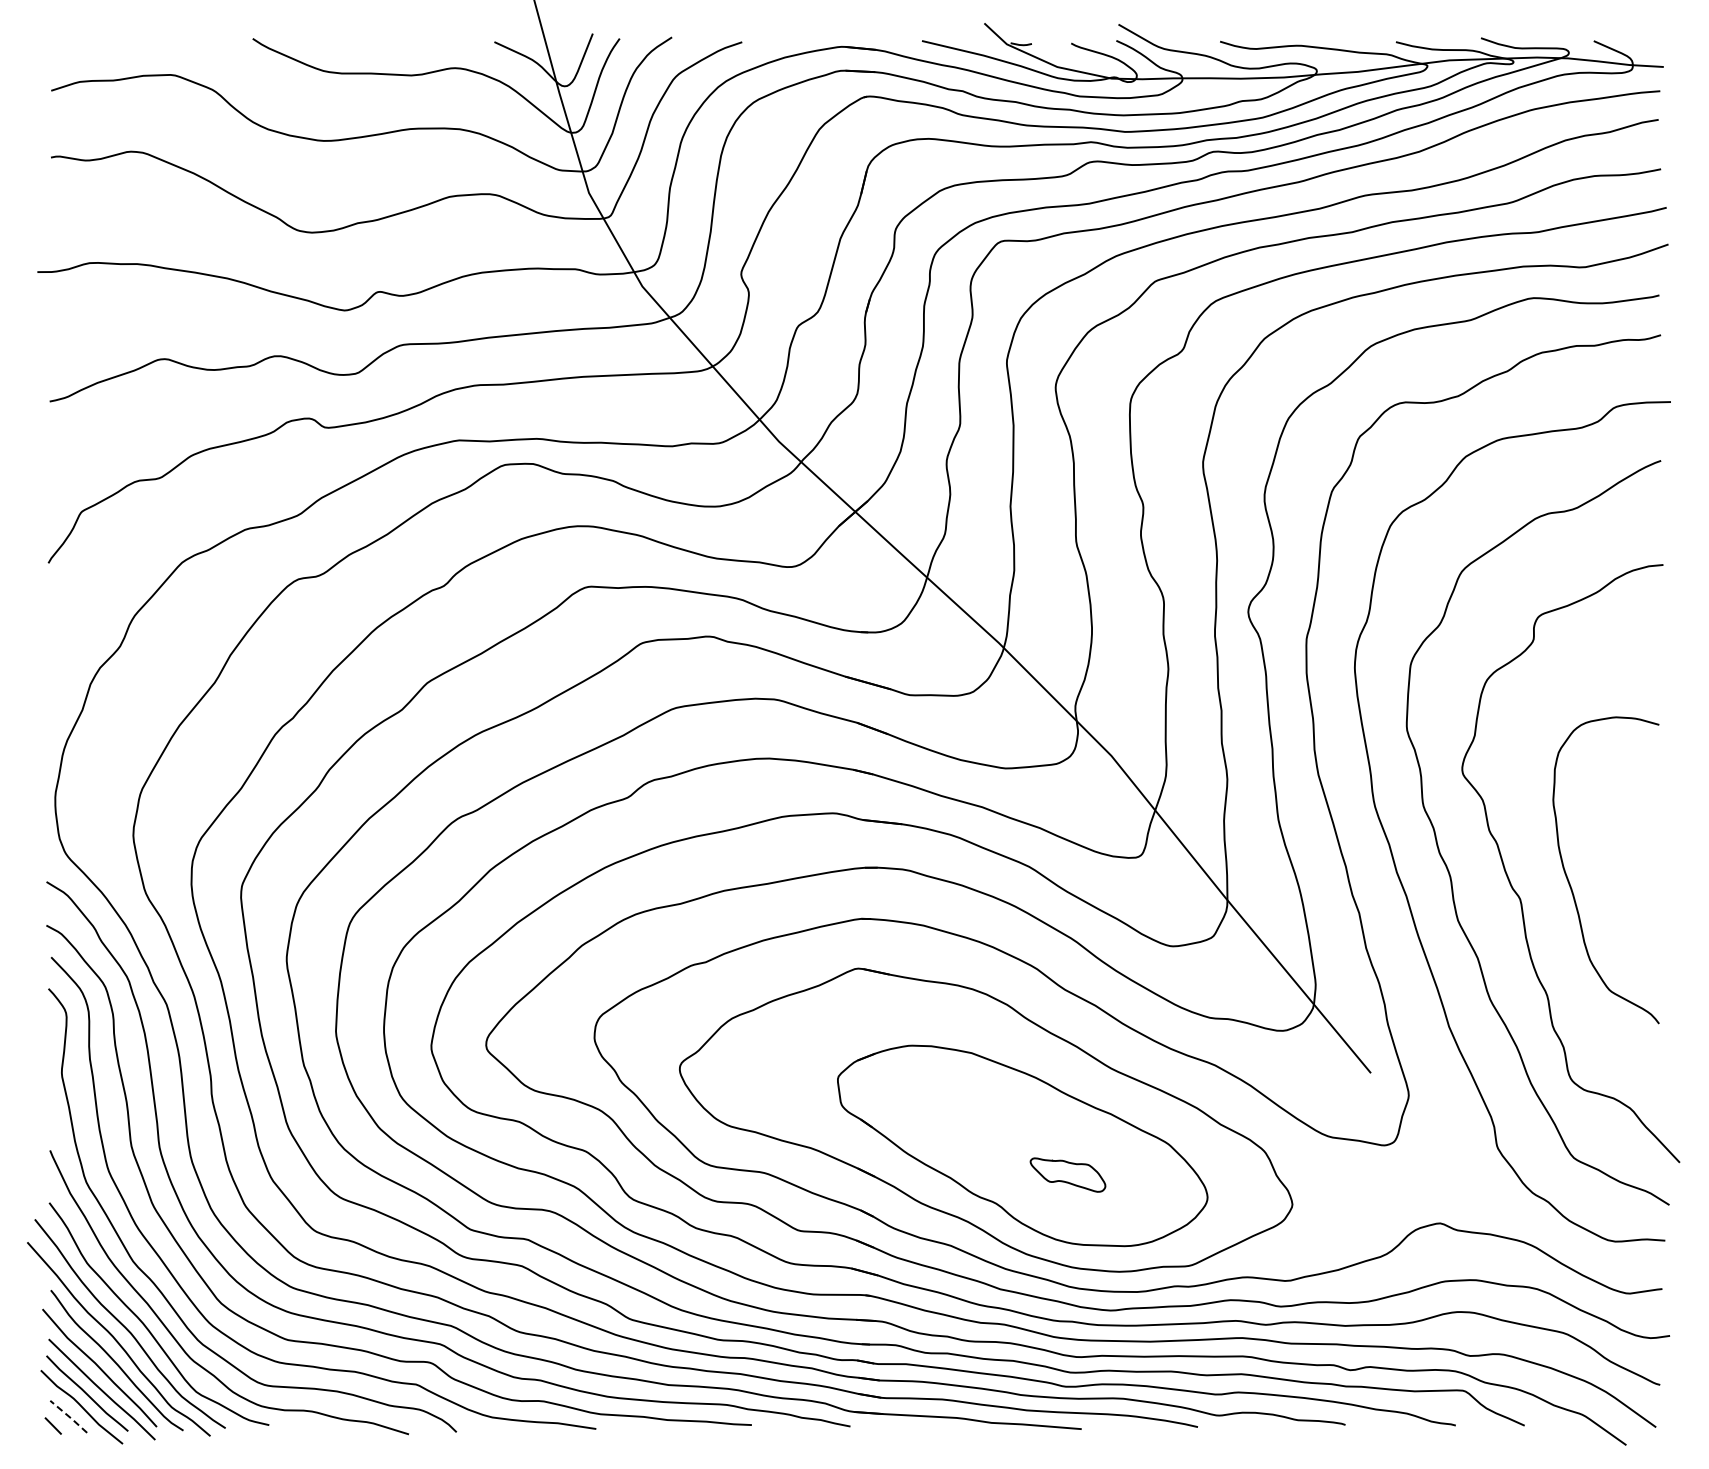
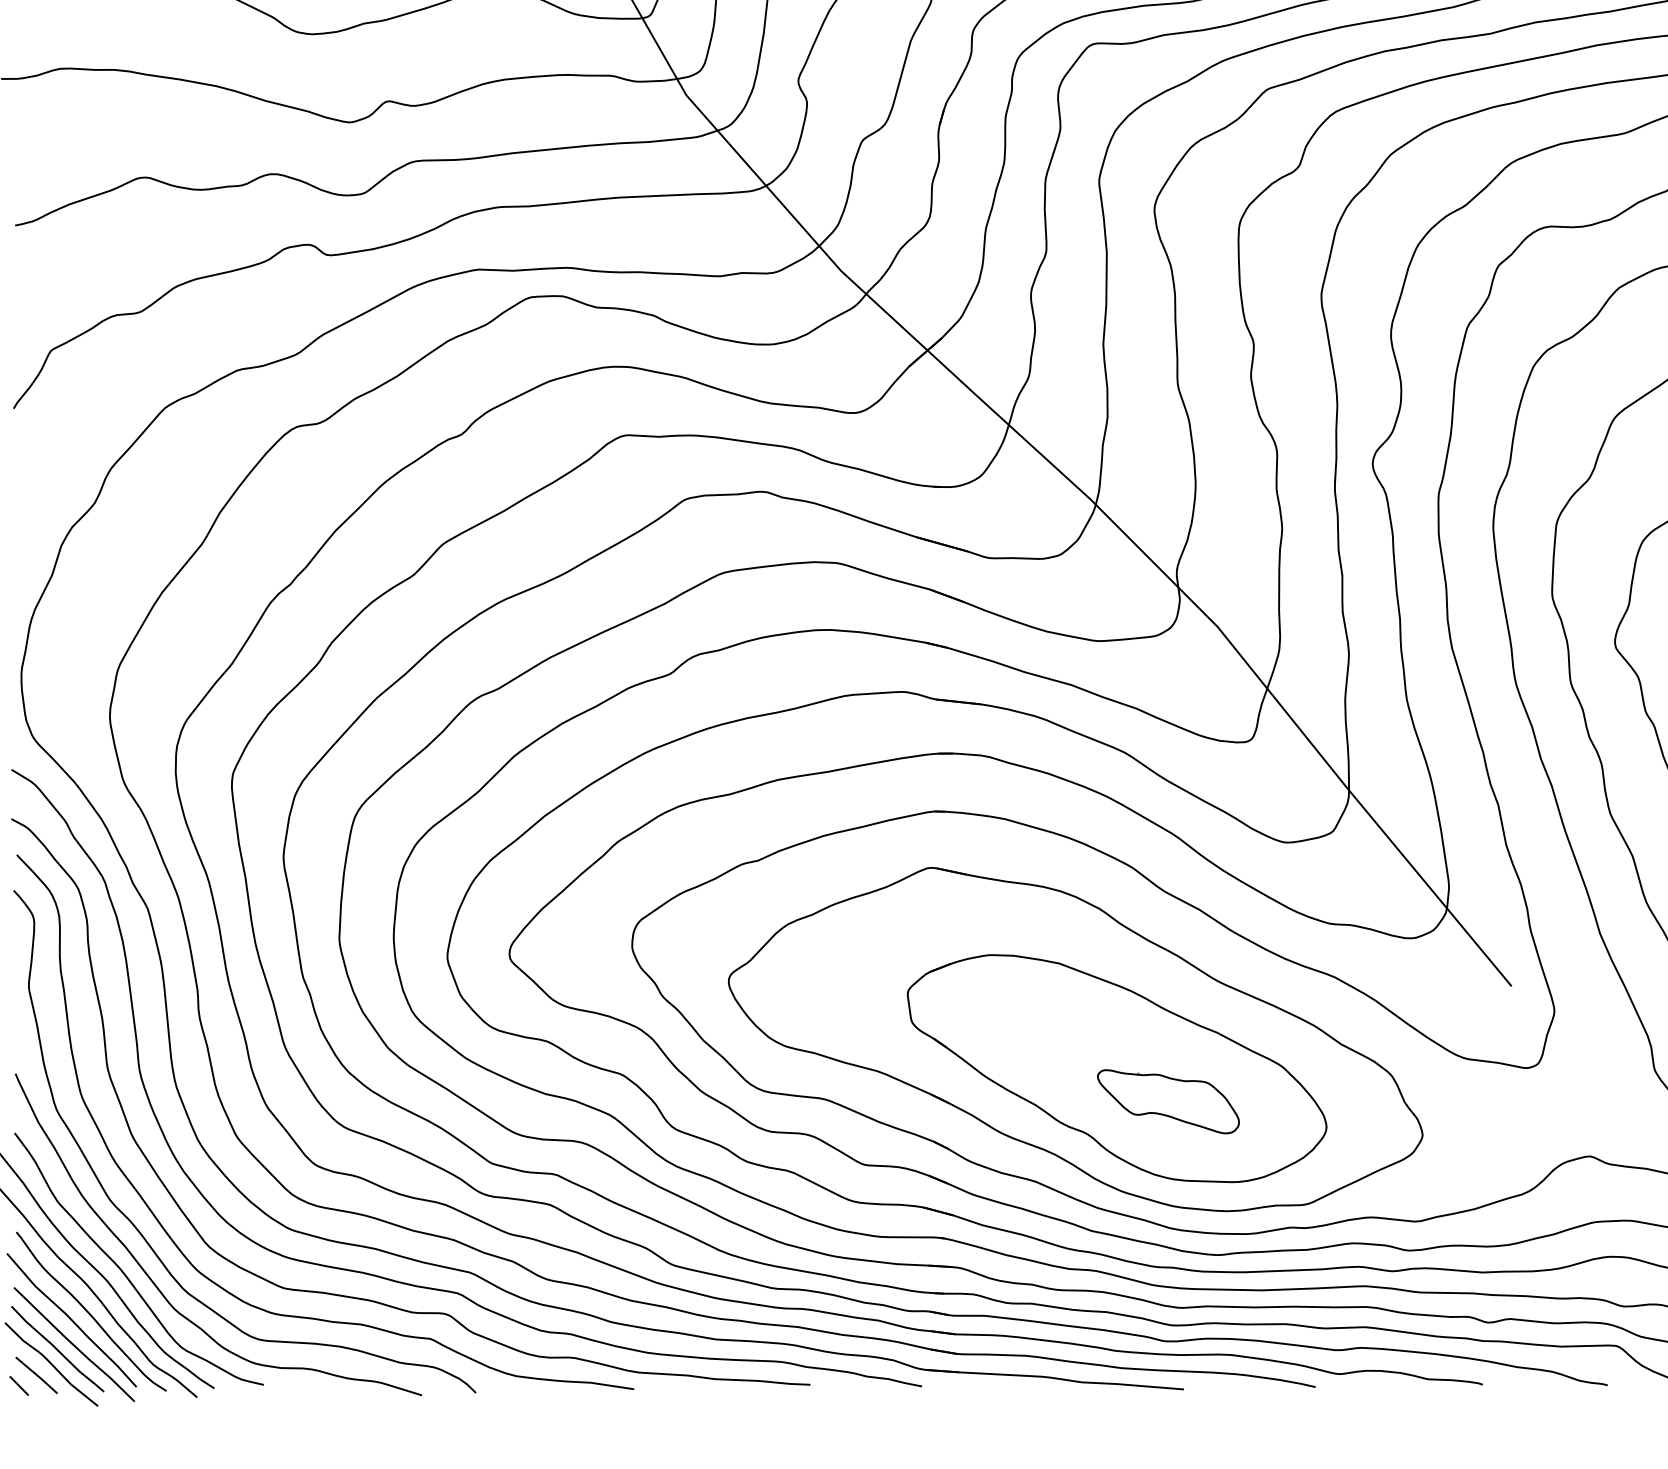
part: (1067, 1174) -> (1167, 1101), size x1.67
line: (68, 1416) -> (36, 1375), dashed -> solid

